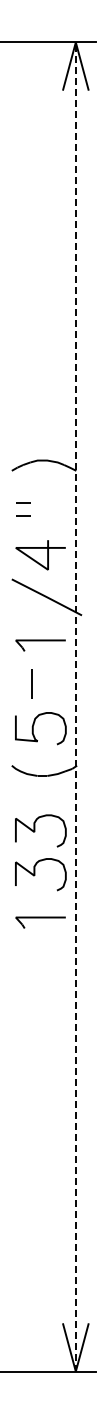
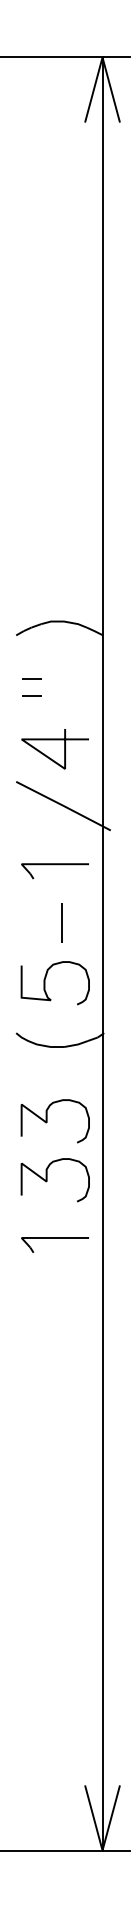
line: (31, 683) -> (61, 922), moved
line: (75, 706) -> (102, 953), dashed -> solid

